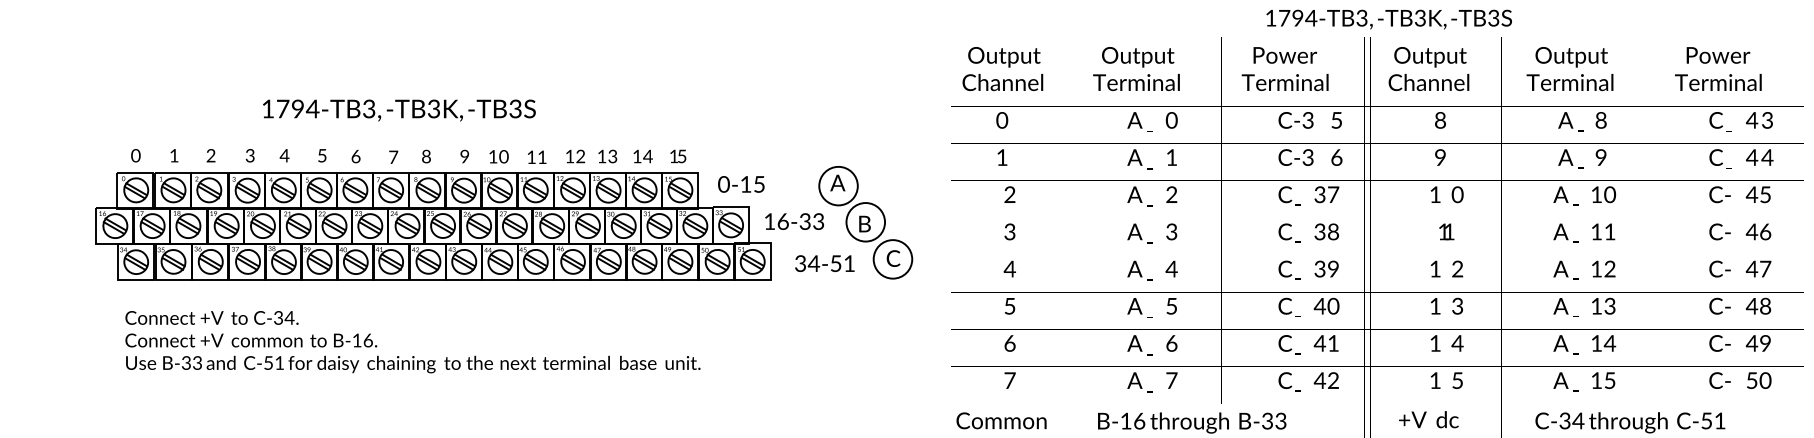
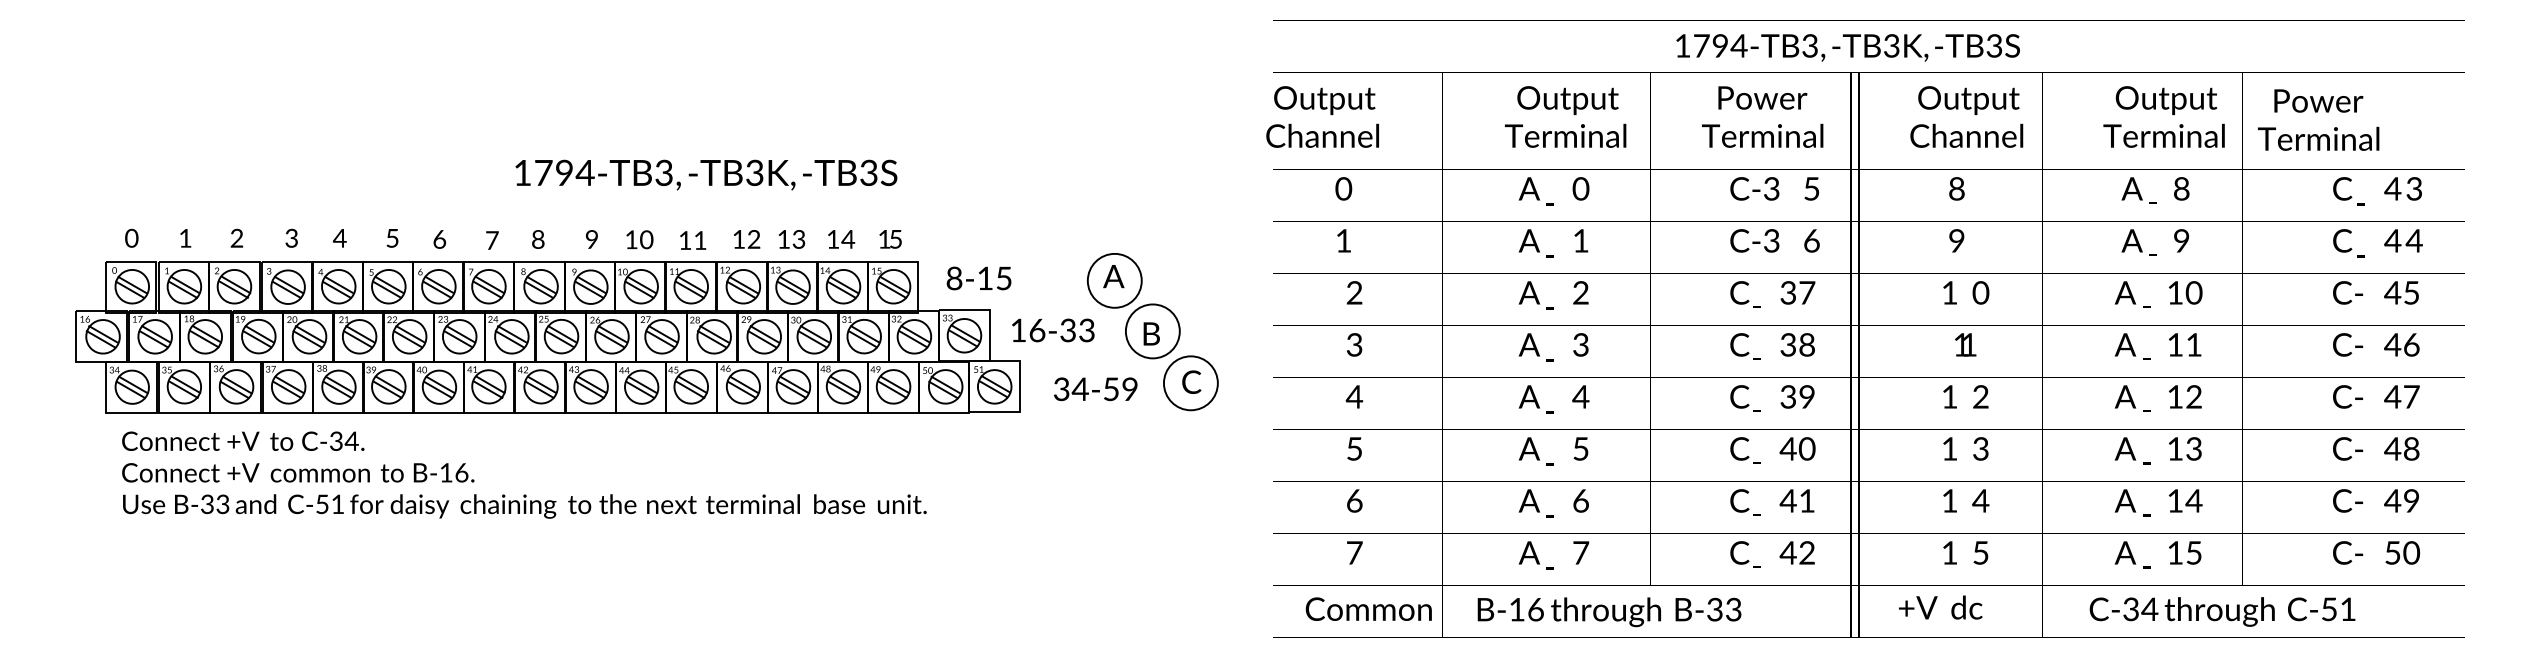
text: (1388, 19) -> (1847, 47), moved
text: (1002, 68) -> (1322, 116), moved
text: (1136, 68) -> (1565, 116), moved
text: (1285, 68) -> (1762, 116), moved
text: (1428, 68) -> (1966, 116), moved
text: (1569, 68) -> (2163, 116), moved
text: (1718, 68) -> (2318, 119), moved
text: (399, 110) -> (706, 174), moved
text: (723, 184) -> (954, 278), 0-15 -> 8-15
text: (849, 263) -> (1129, 388), 34-51 -> 34-59
text: (413, 341) -> (524, 474), moved
text: (1001, 420) -> (1368, 608), moved

